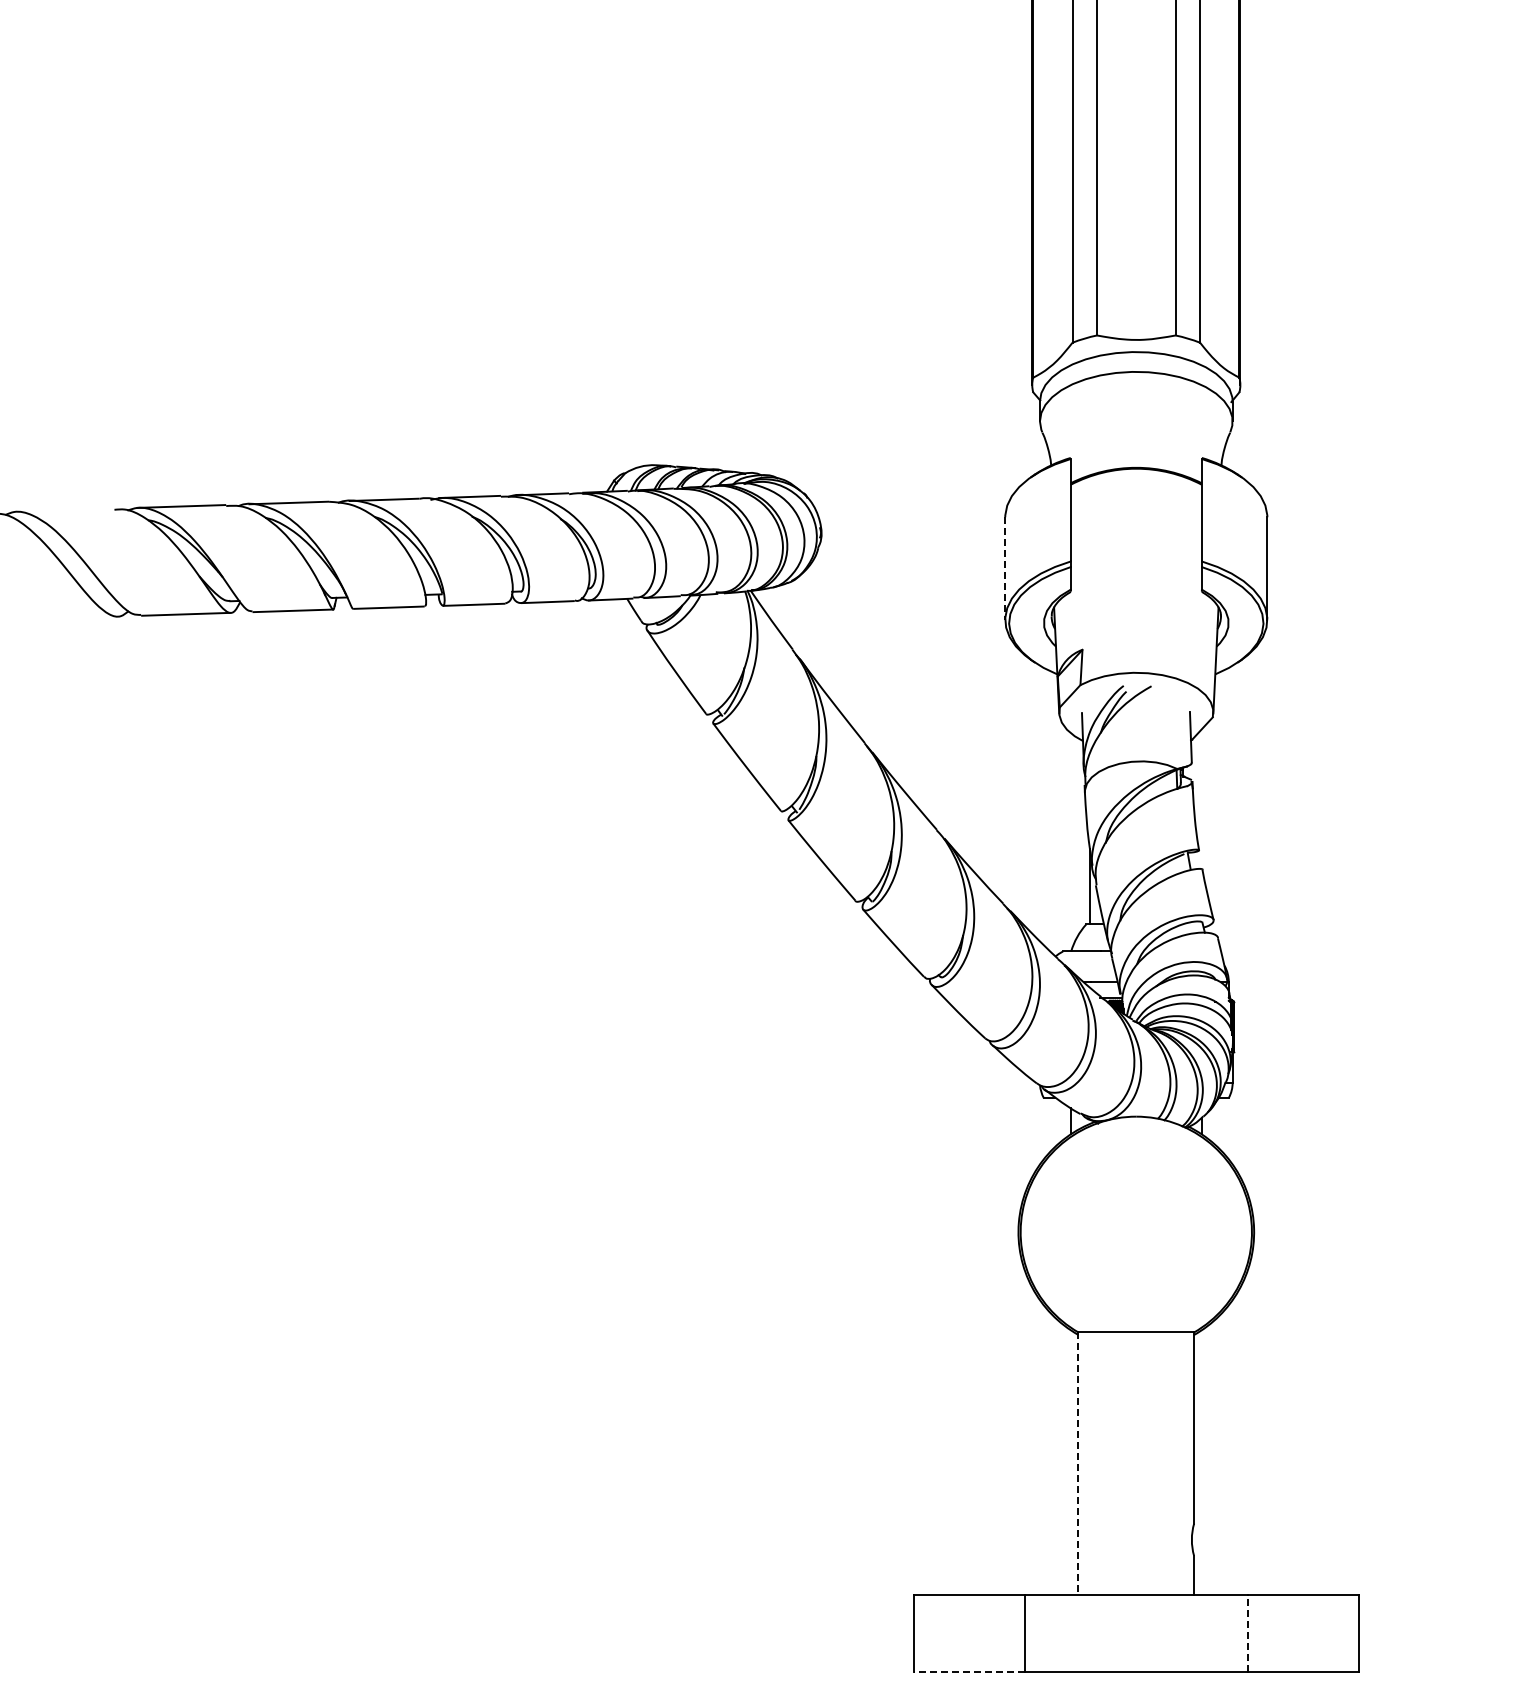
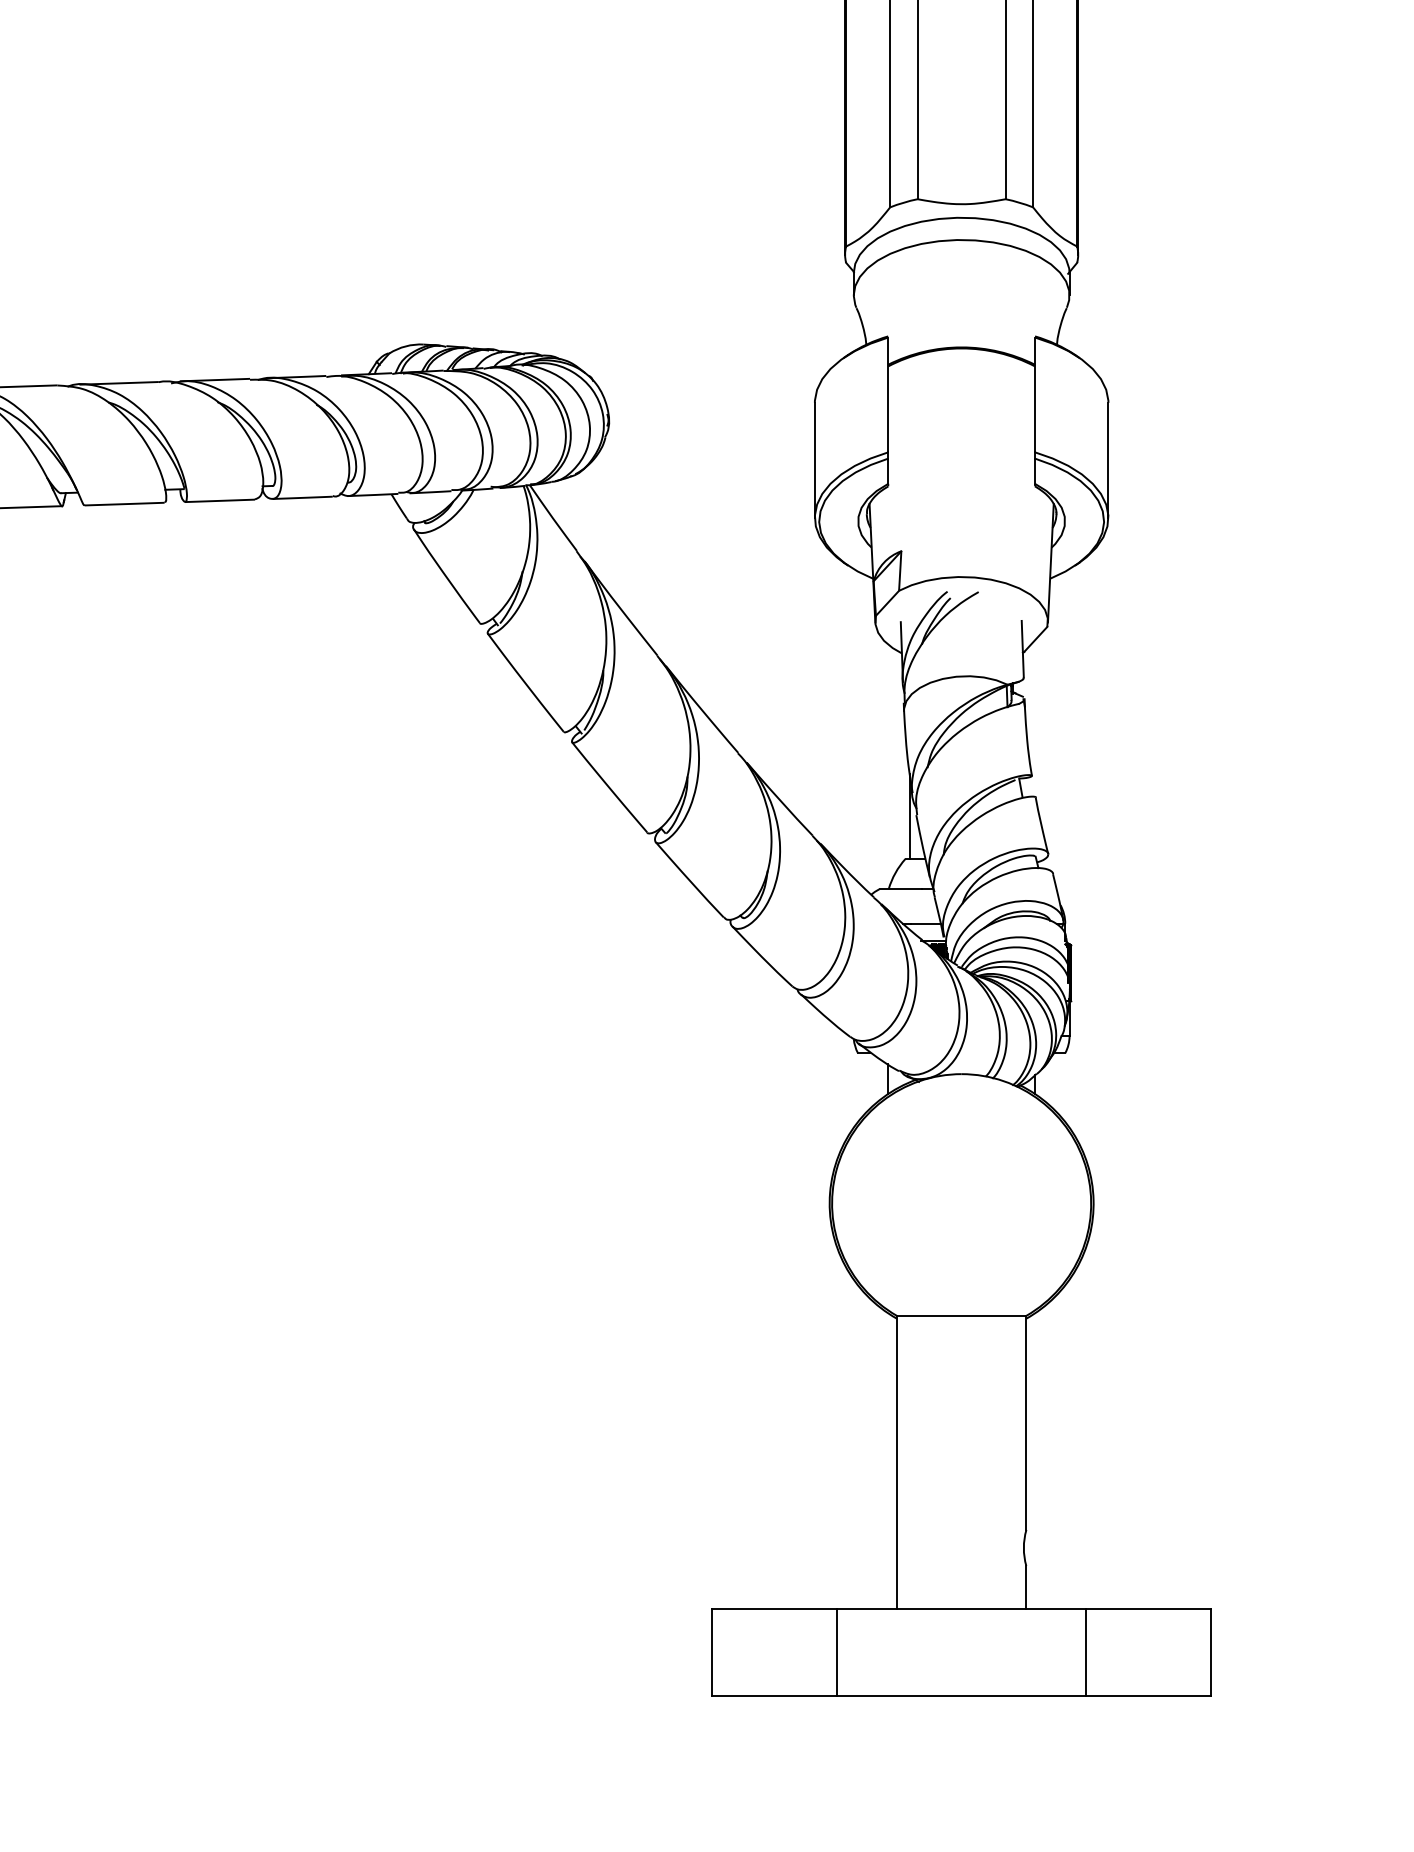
line: (1005, 569) -> (815, 461), dashed -> solid
line: (1078, 1464) -> (896, 1463), dashed -> solid
line: (1247, 1633) -> (1086, 1653), dashed -> solid
line: (969, 1671) -> (774, 1695), dashed -> solid

